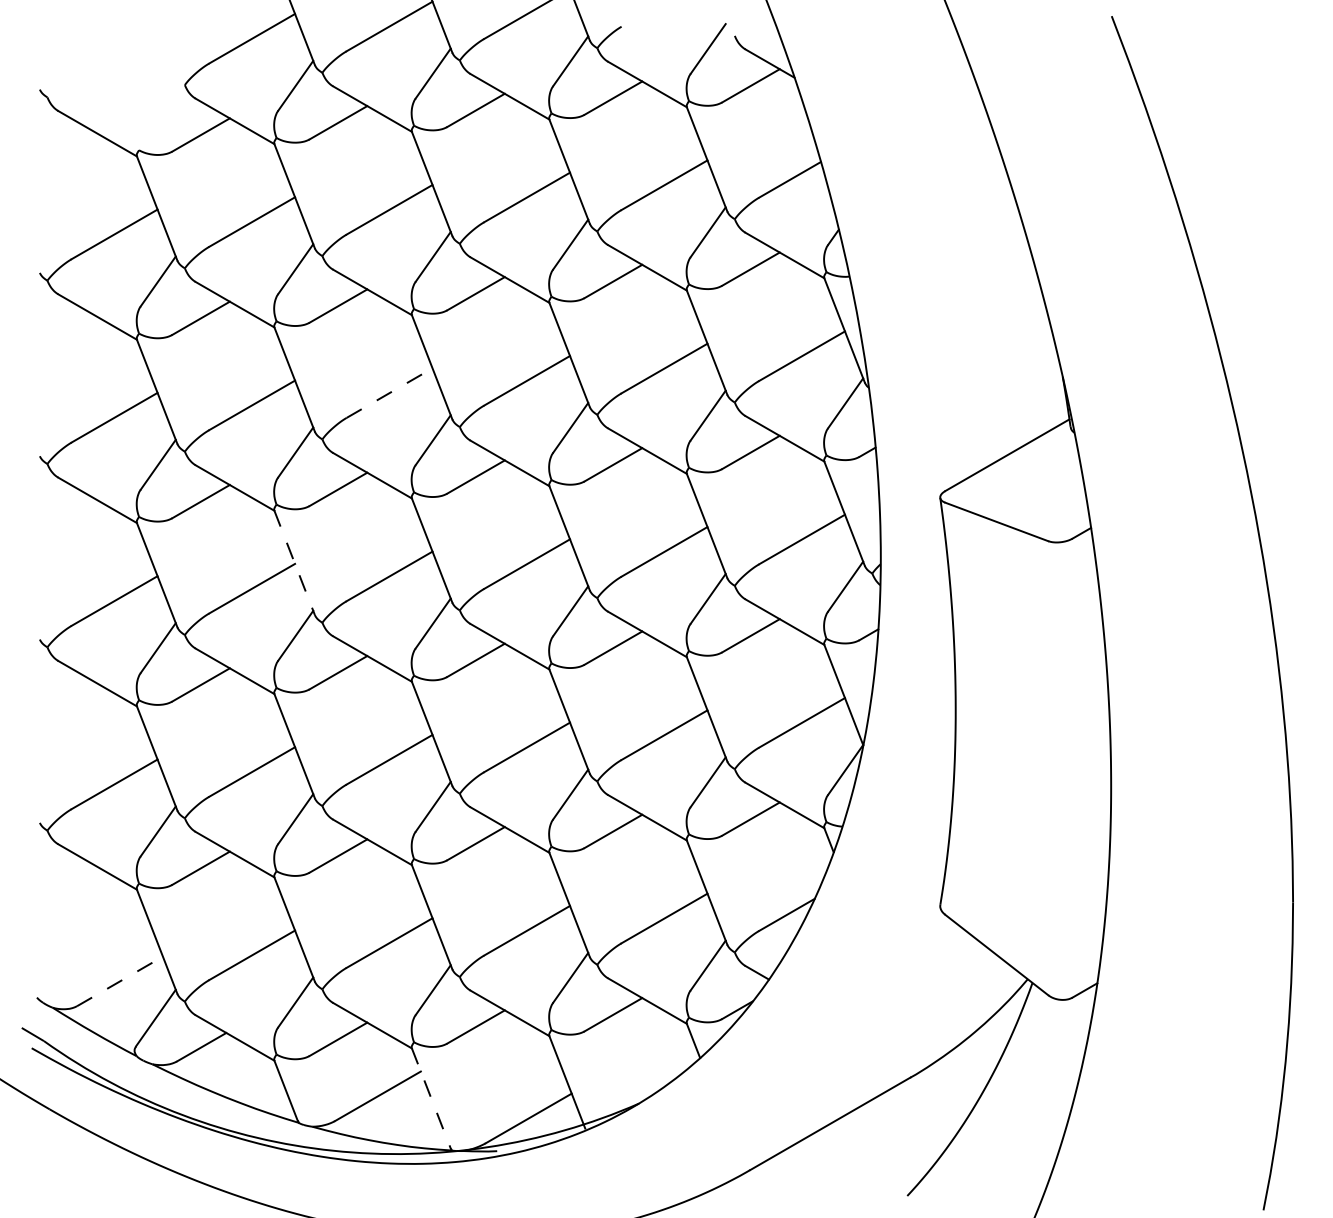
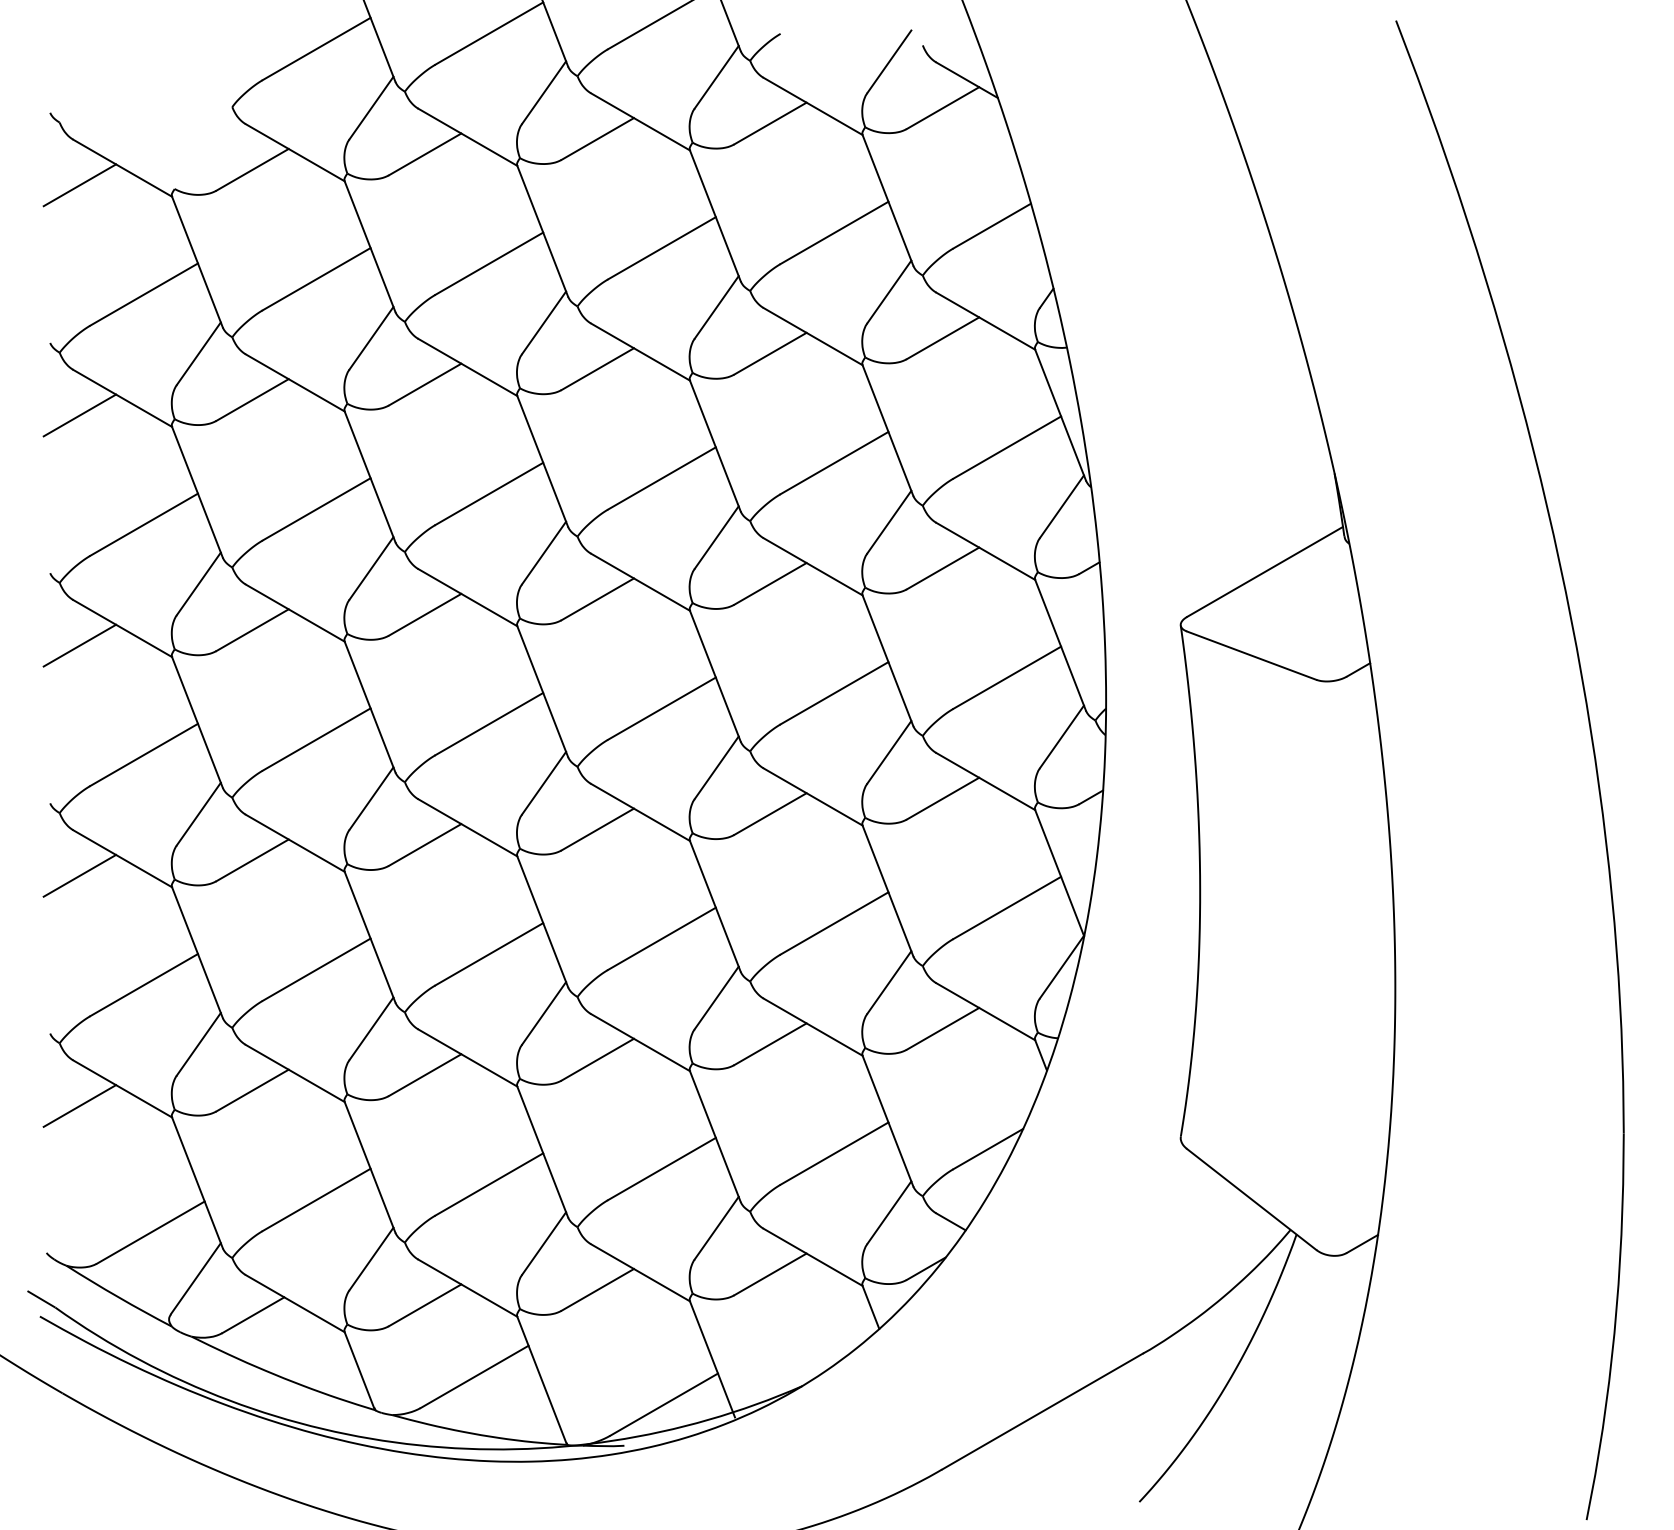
line: (63, 147) -> (79, 185), added
line: (63, 330) -> (79, 415), added
line: (389, 392) -> (489, 493), dashed -> solid
line: (63, 513) -> (79, 645), added
line: (294, 563) -> (370, 707), dashed -> solid
line: (63, 697) -> (79, 875), added
line: (63, 880) -> (79, 1105), added
line: (120, 981) -> (151, 1232), dashed -> solid
line: (431, 1099) -> (542, 1380), dashed -> solid

